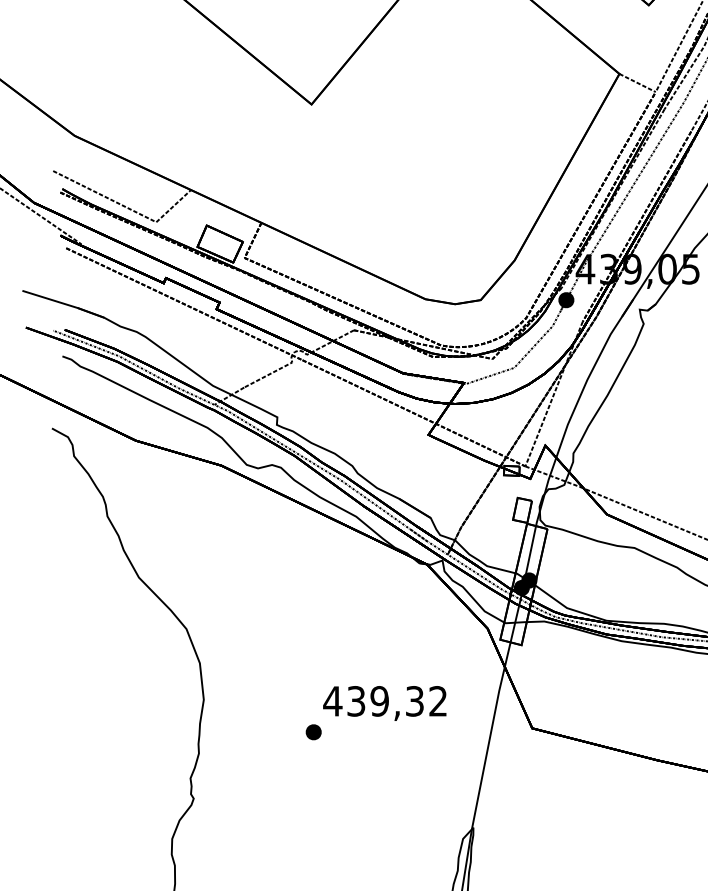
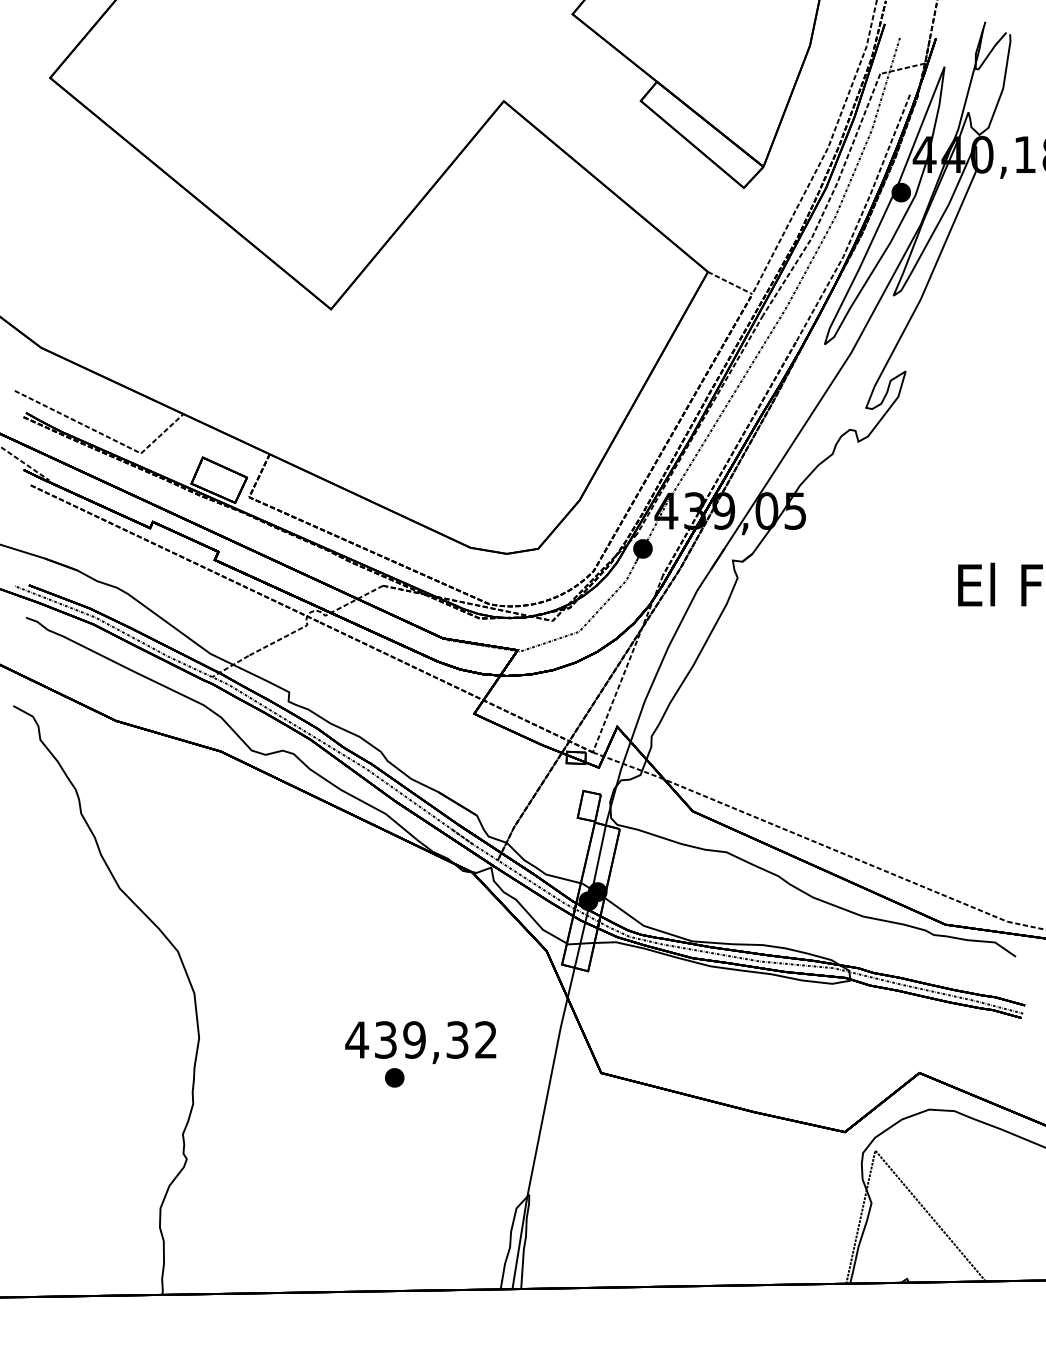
part: (313, 731) -> (394, 1077), moved

